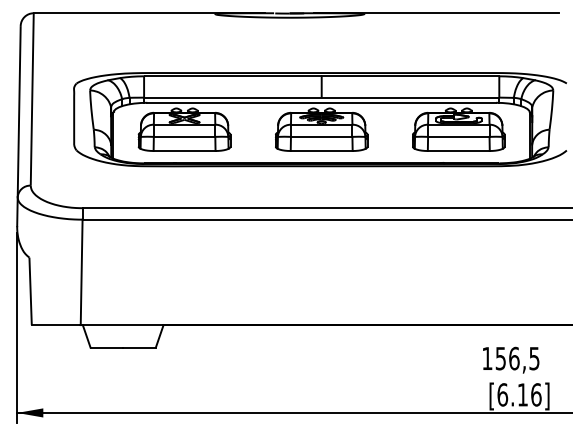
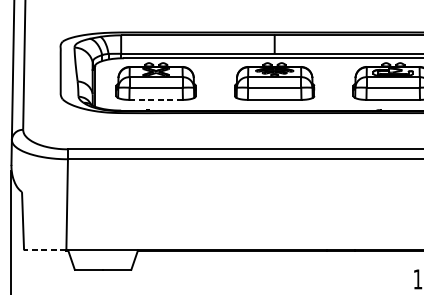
line: (184, 151) -> (156, 100), solid -> dashed
line: (55, 325) -> (44, 250), solid -> dashed

